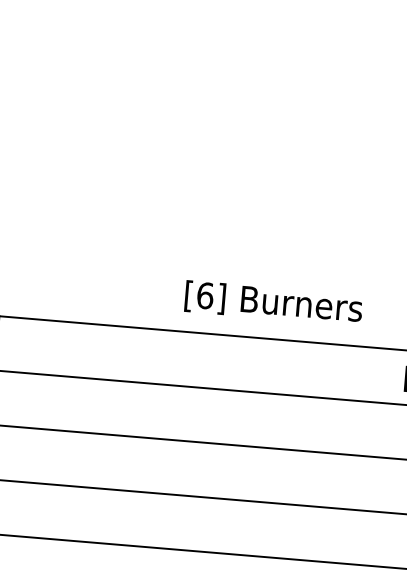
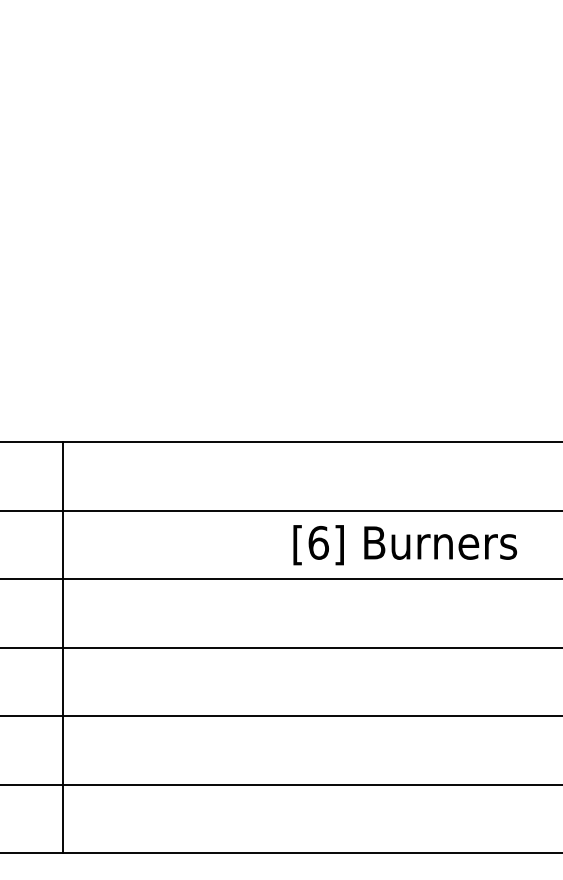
text: (273, 303) -> (405, 545), moved

